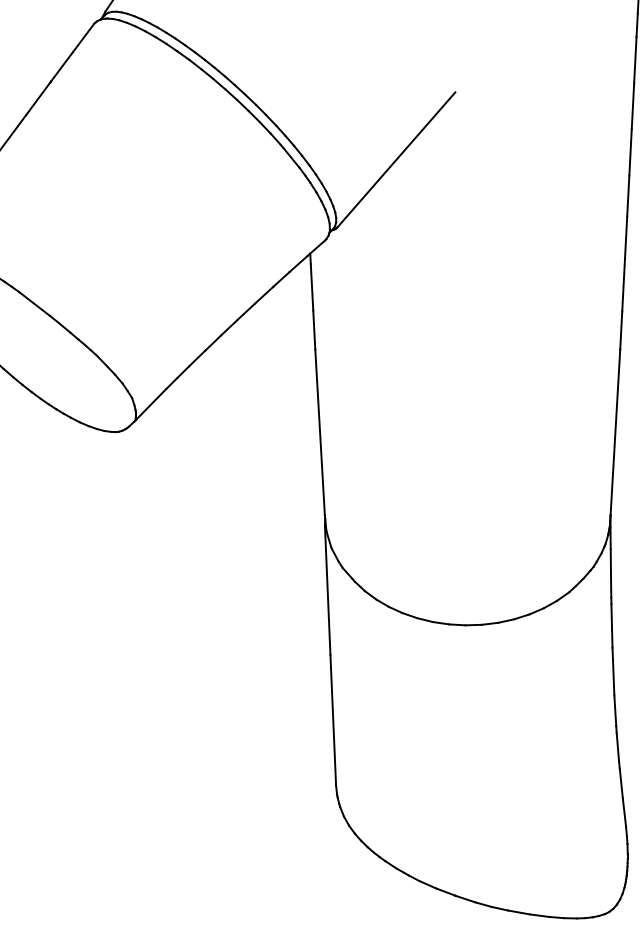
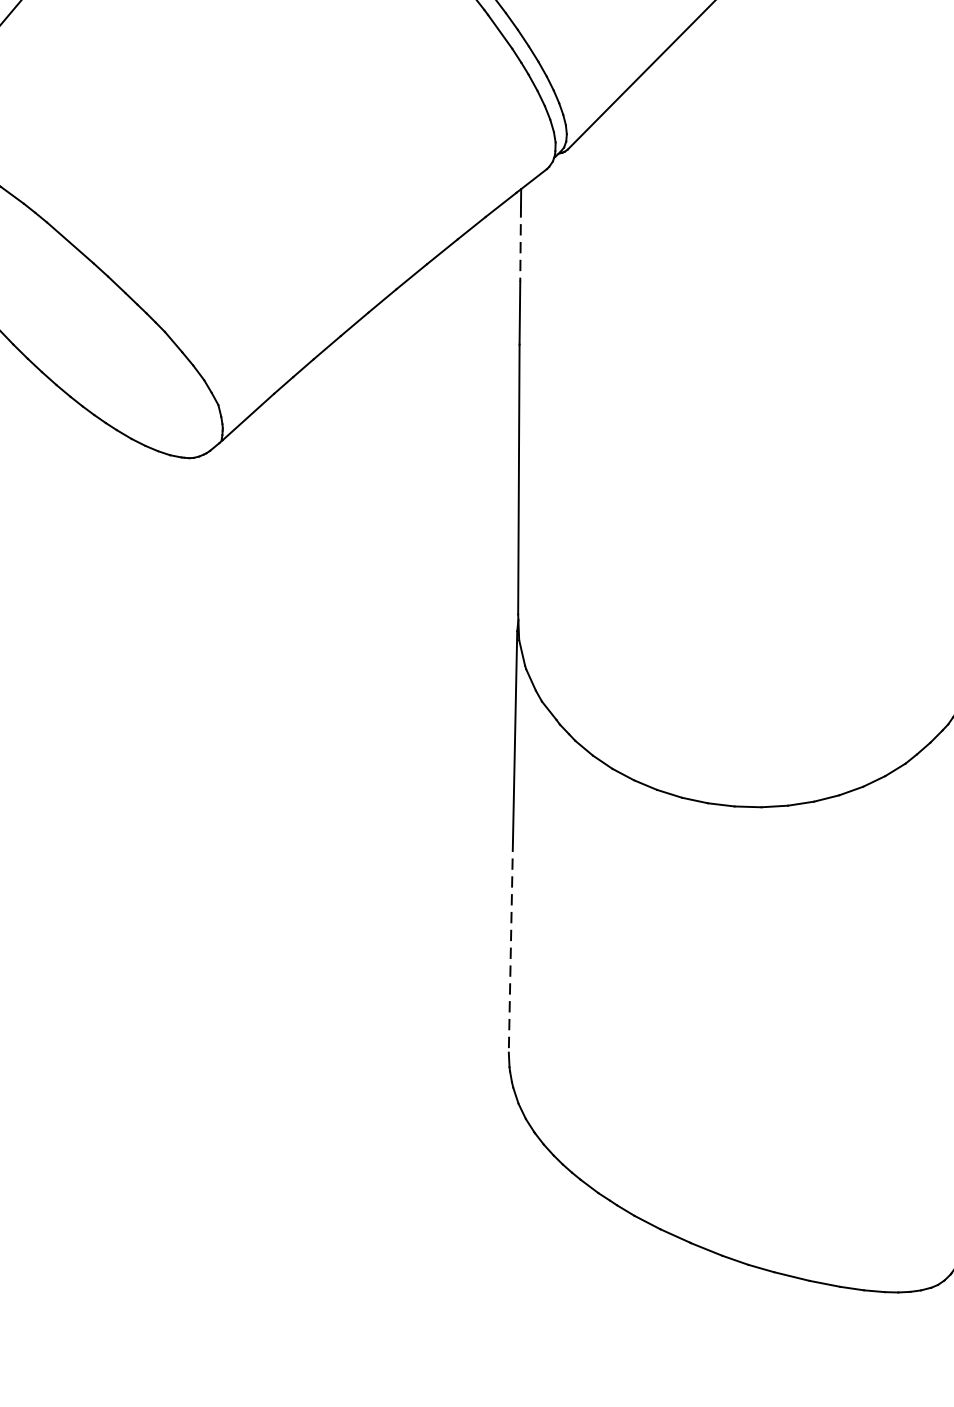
line: (312, 287) -> (521, 244), solid -> dashed
line: (333, 720) -> (511, 947), solid -> dashed

